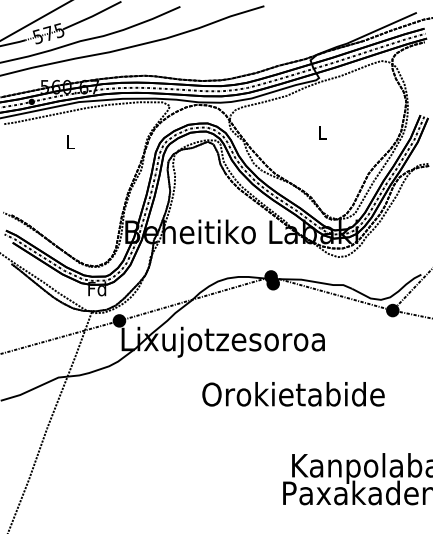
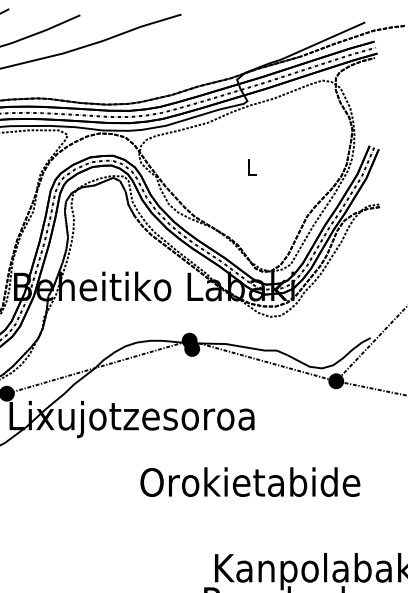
text: (293, 394) -> (250, 482), moved

